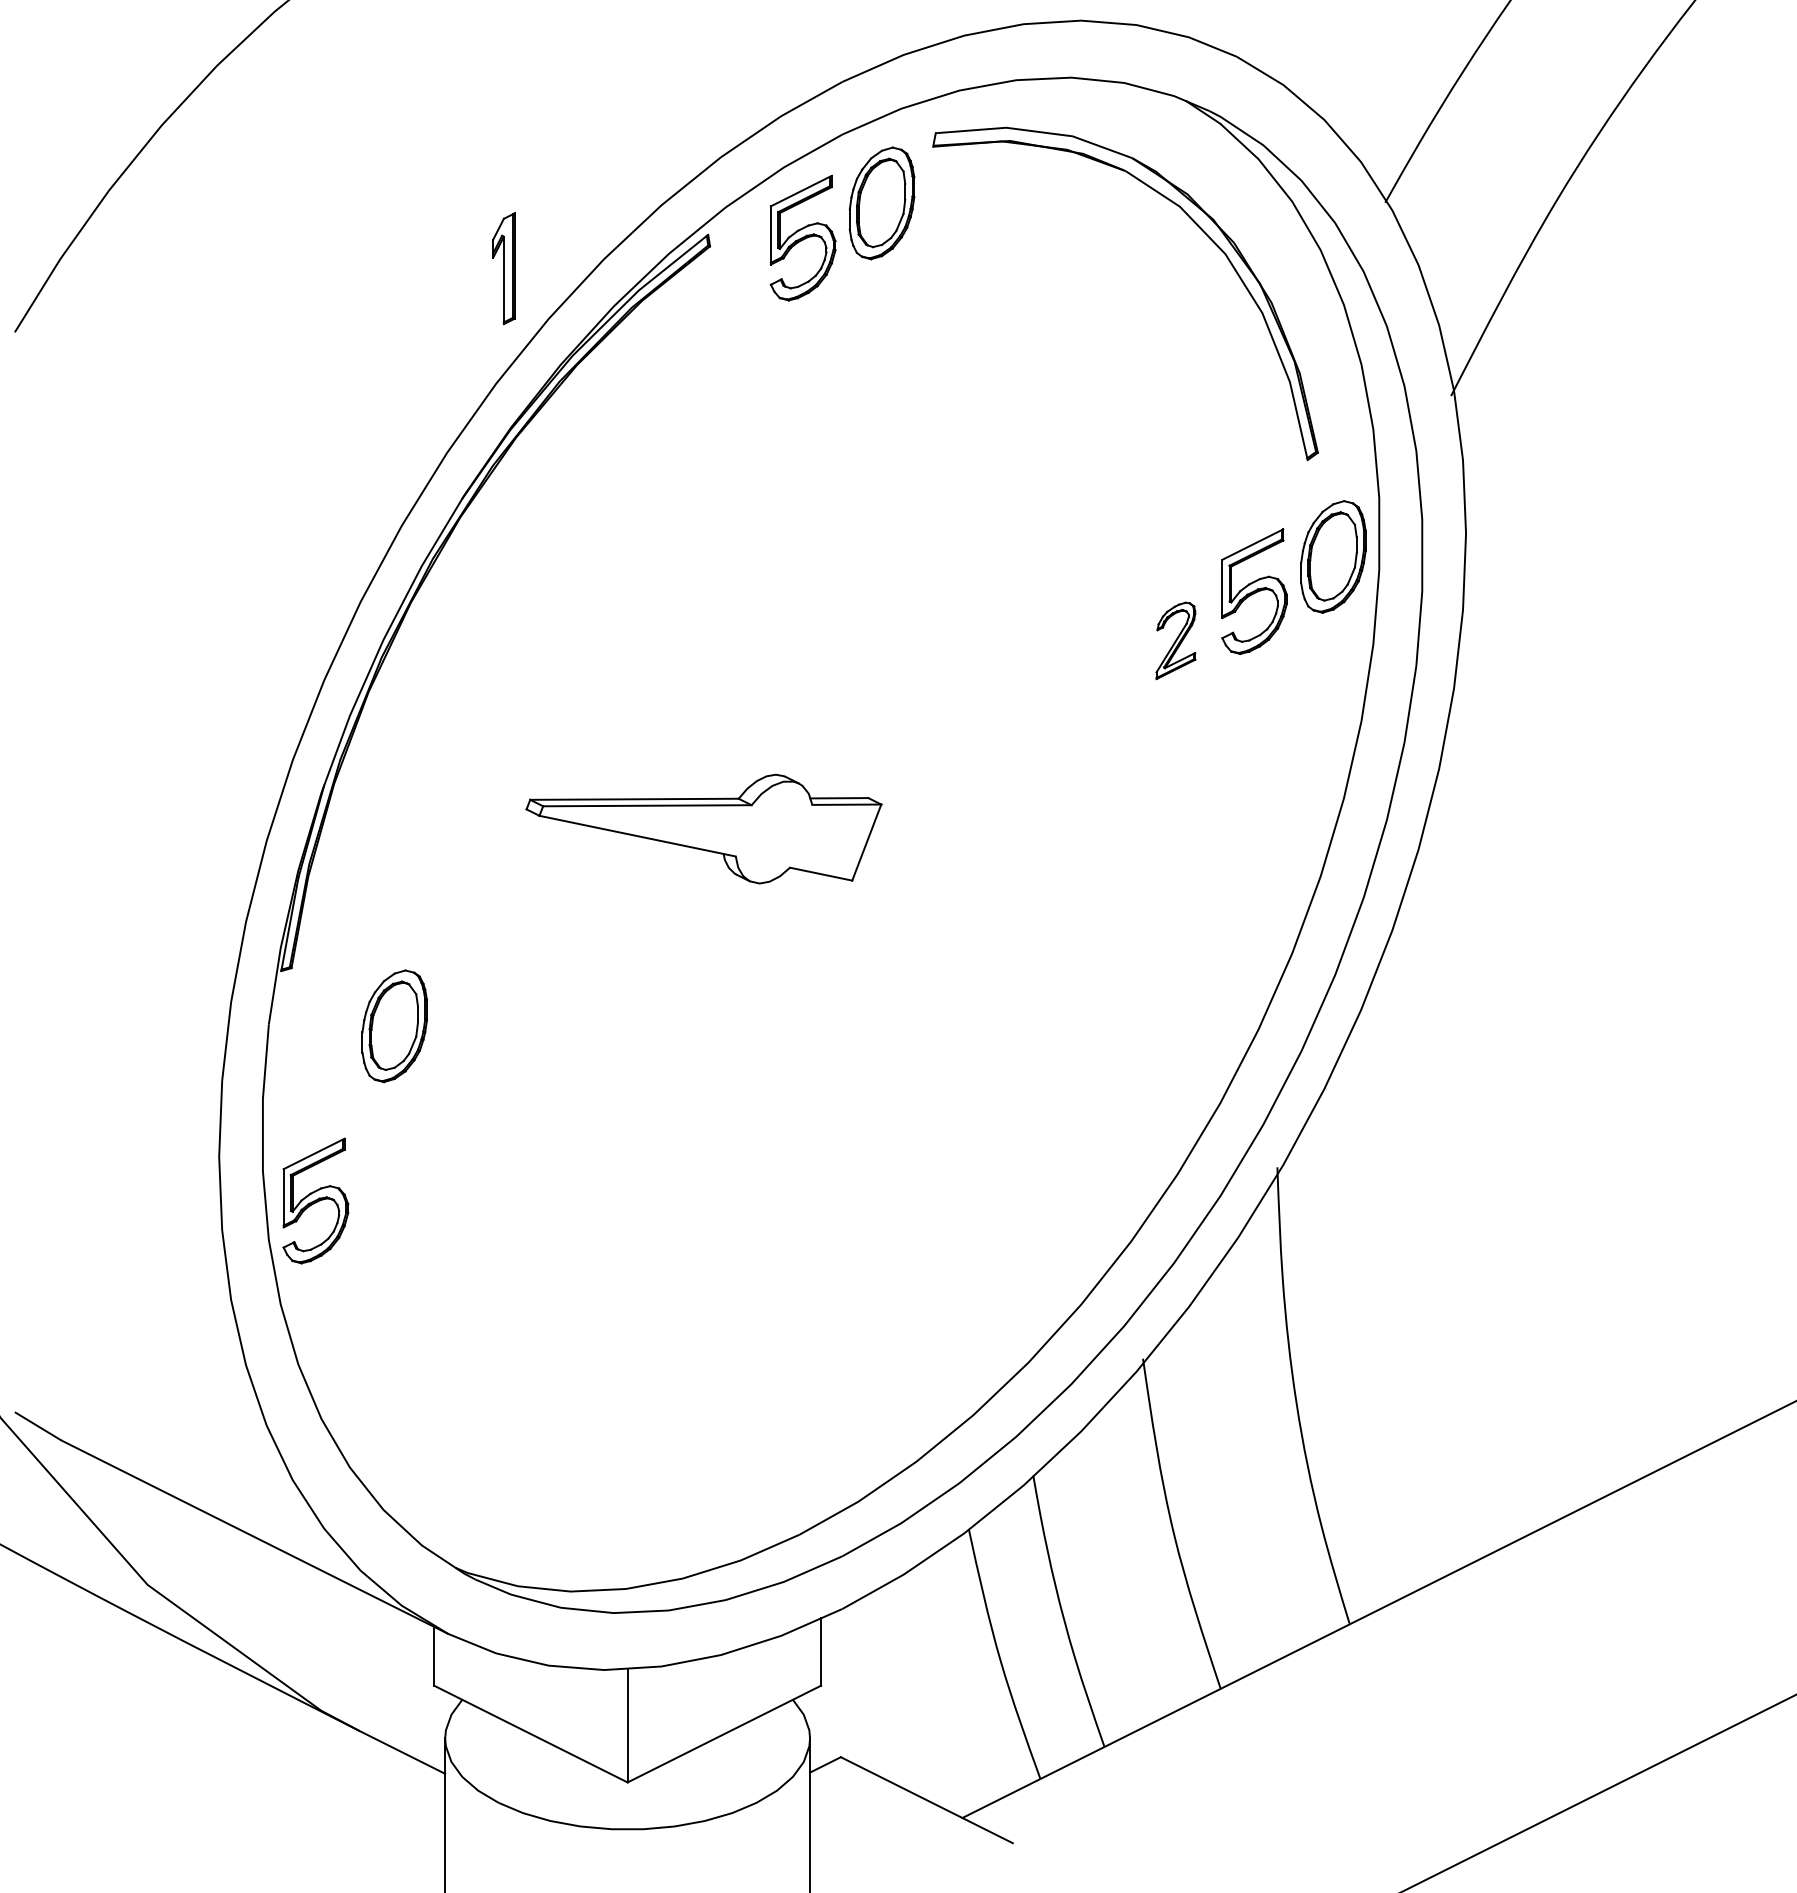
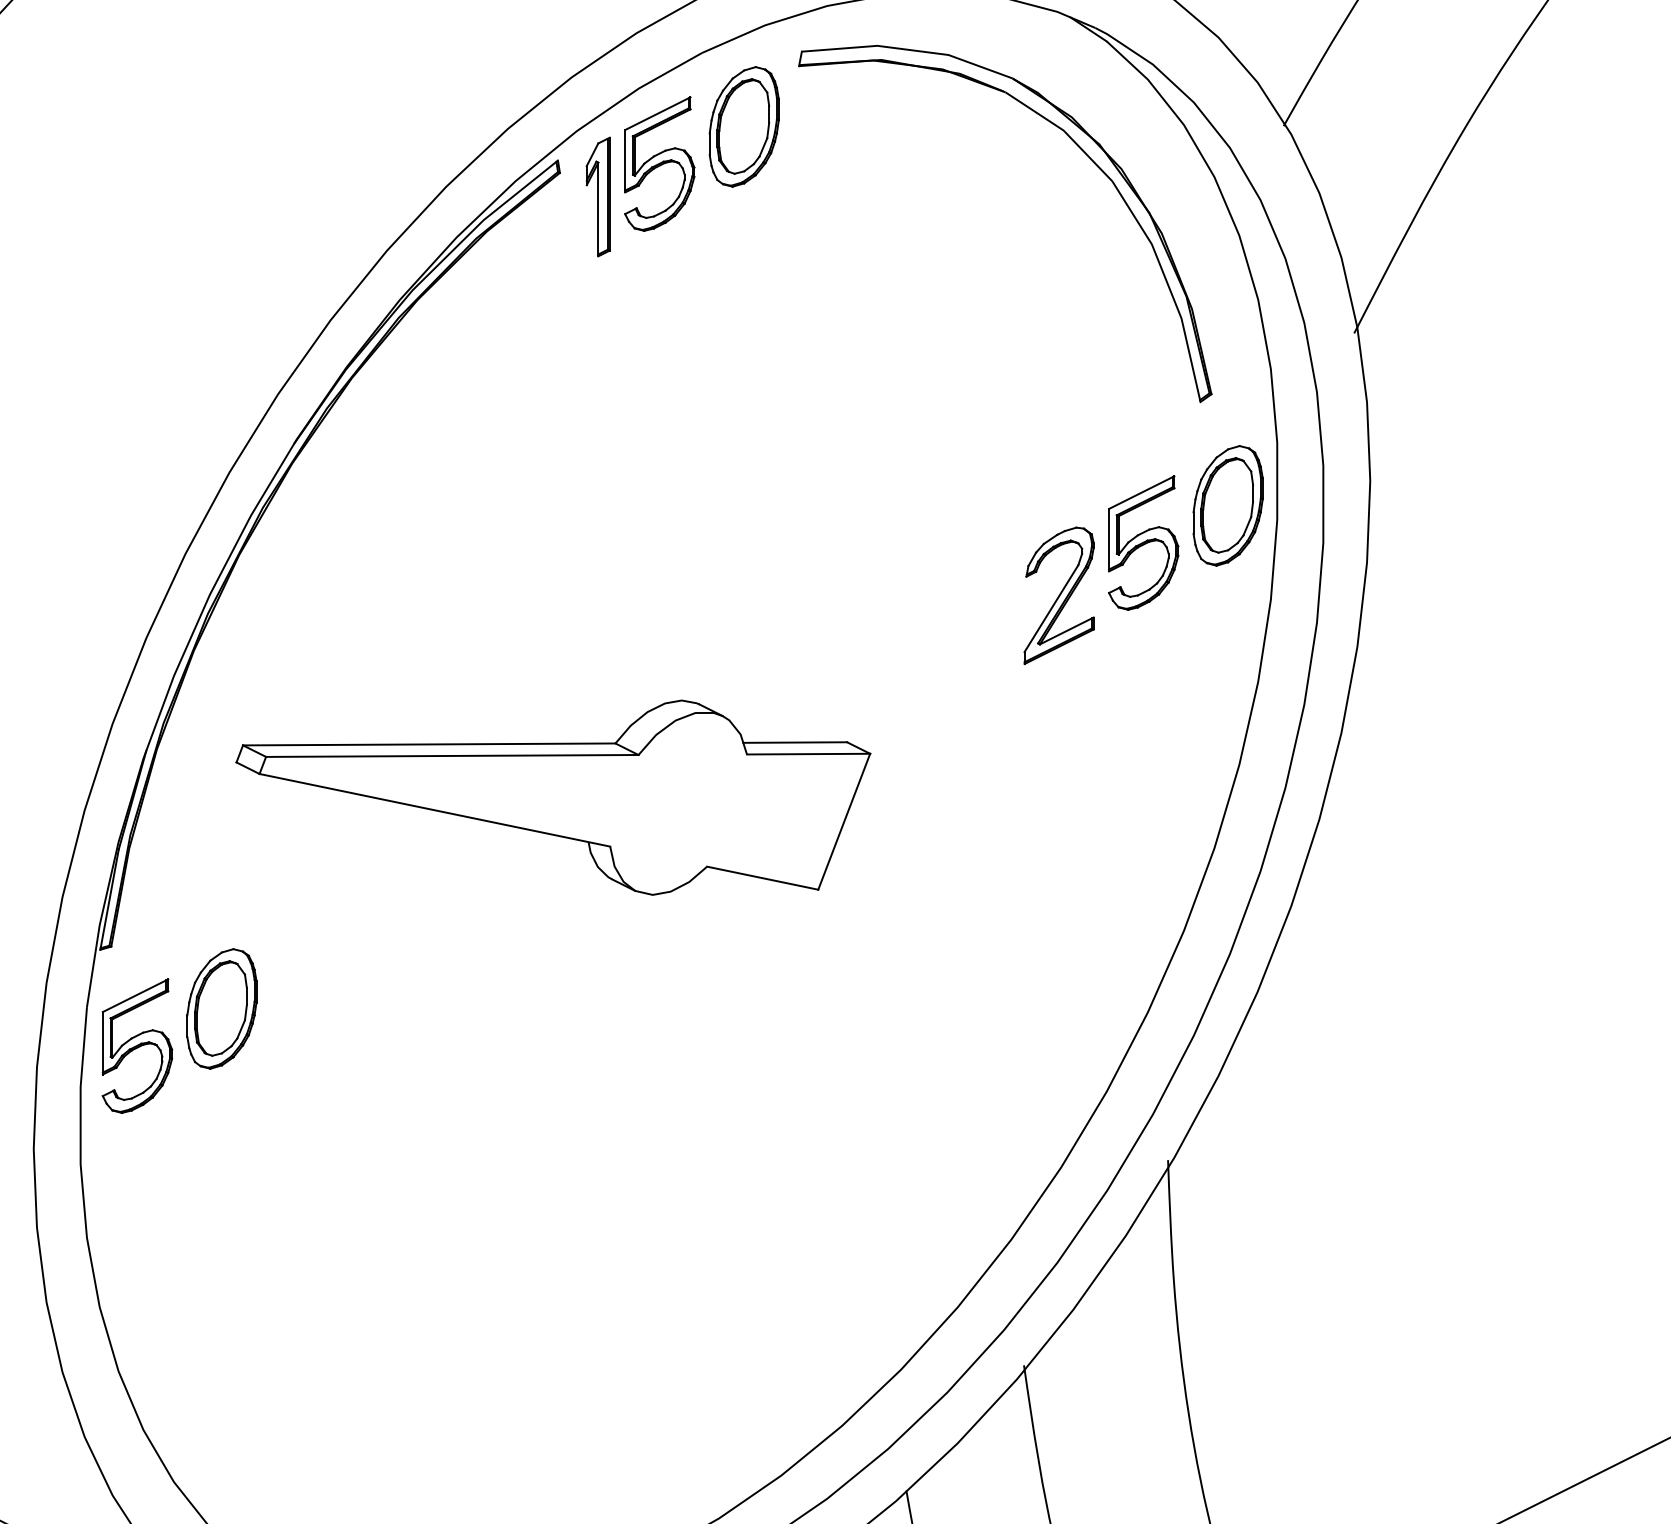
part: (503, 268) -> (597, 196), moved
part: (1175, 640) -> (1058, 595), size x1.67
part: (703, 828) -> (552, 796), size x1.67
part: (315, 1200) -> (136, 1045), moved

